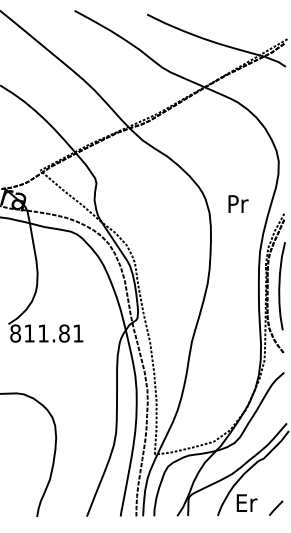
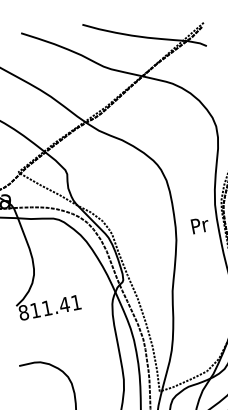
text: (238, 203) -> (200, 224), moved
text: (64, 333) -> (64, 304), 811.81 -> 811.41

